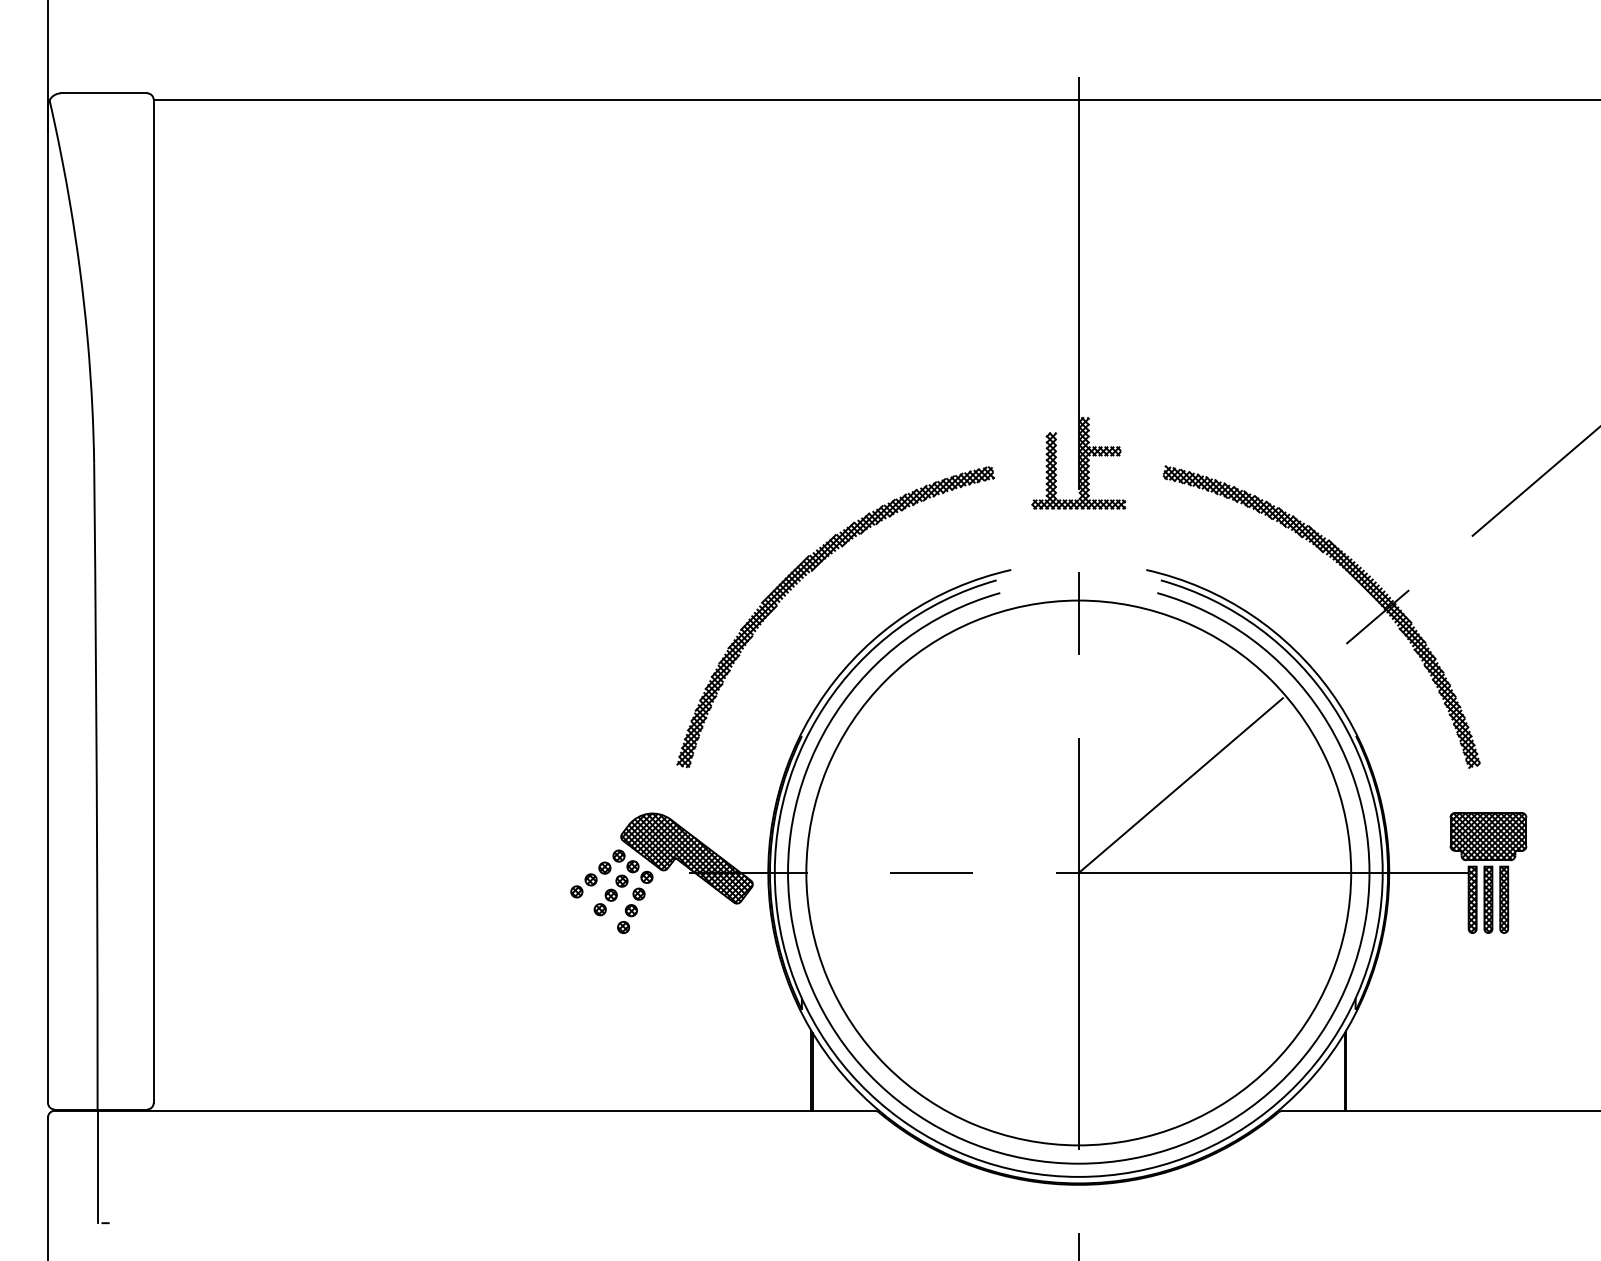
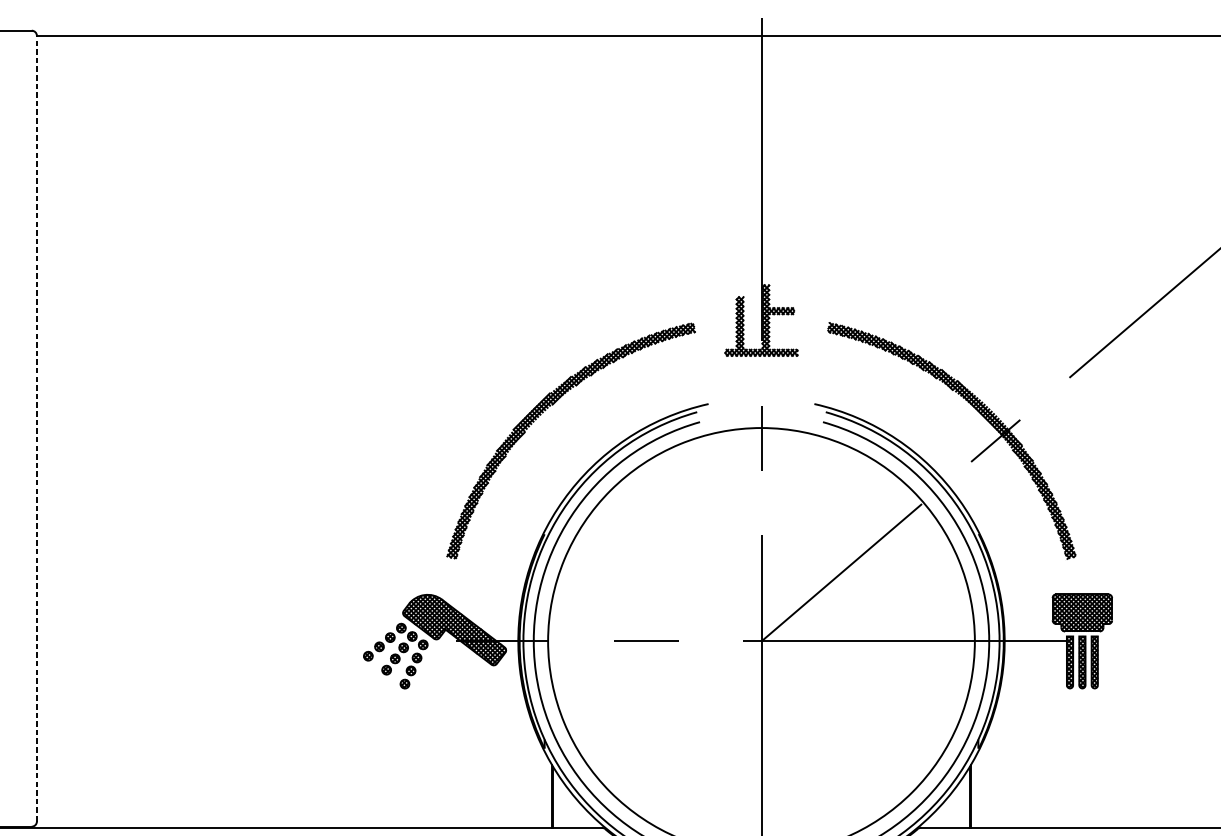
line: (153, 600) -> (36, 427), solid -> dashed

